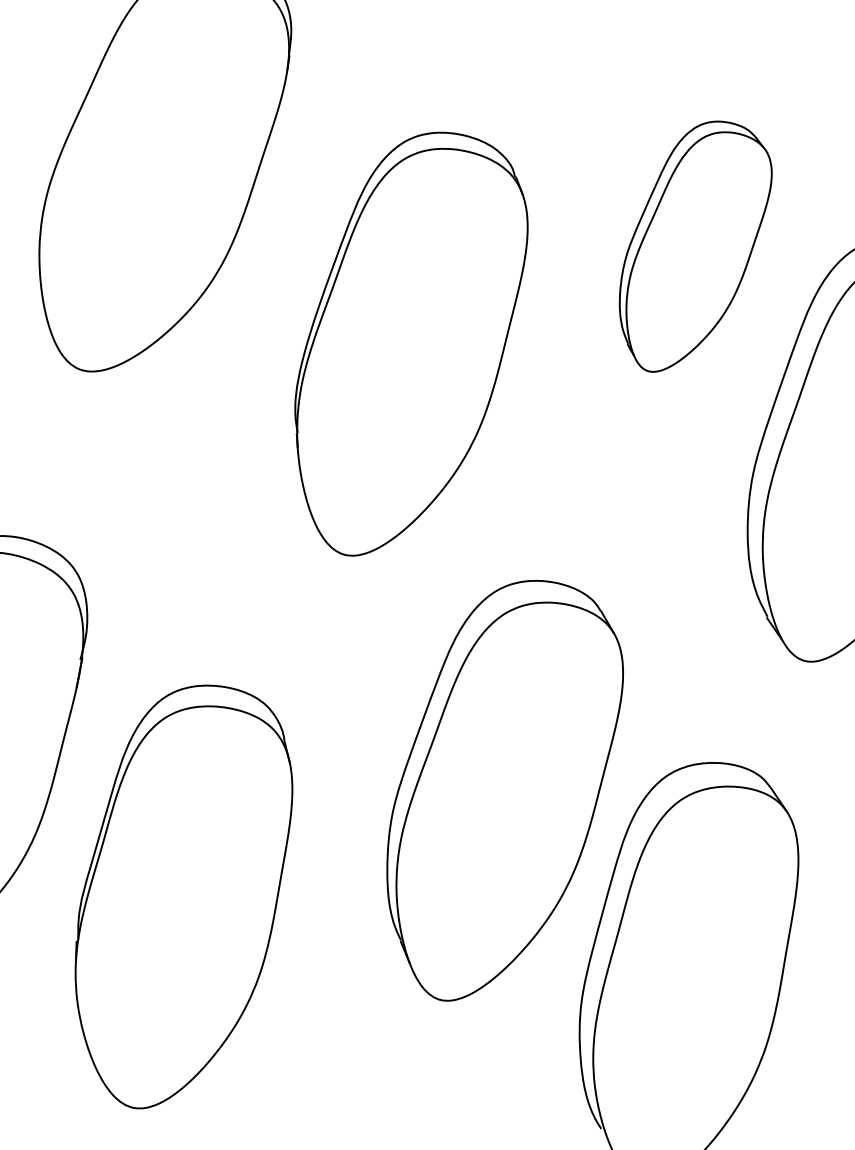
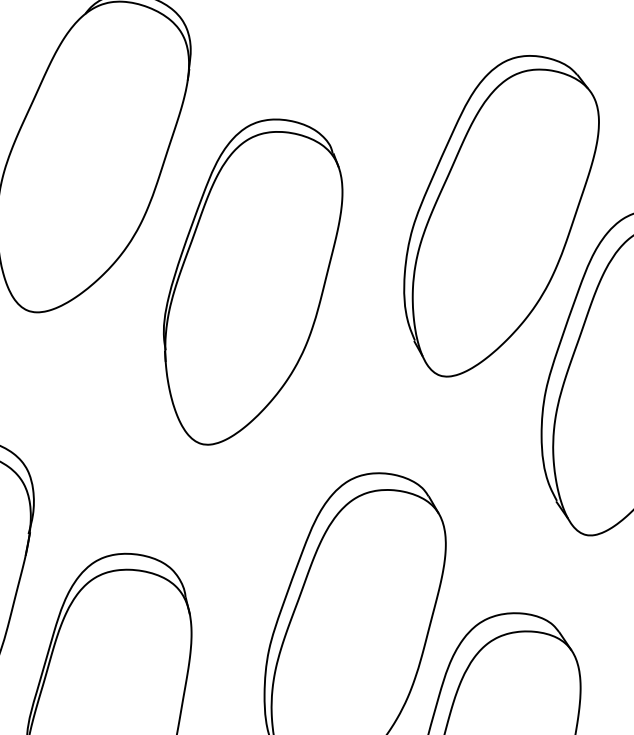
part: (695, 246) -> (501, 216), size x1.67
part: (411, 343) -> (253, 281), moved

